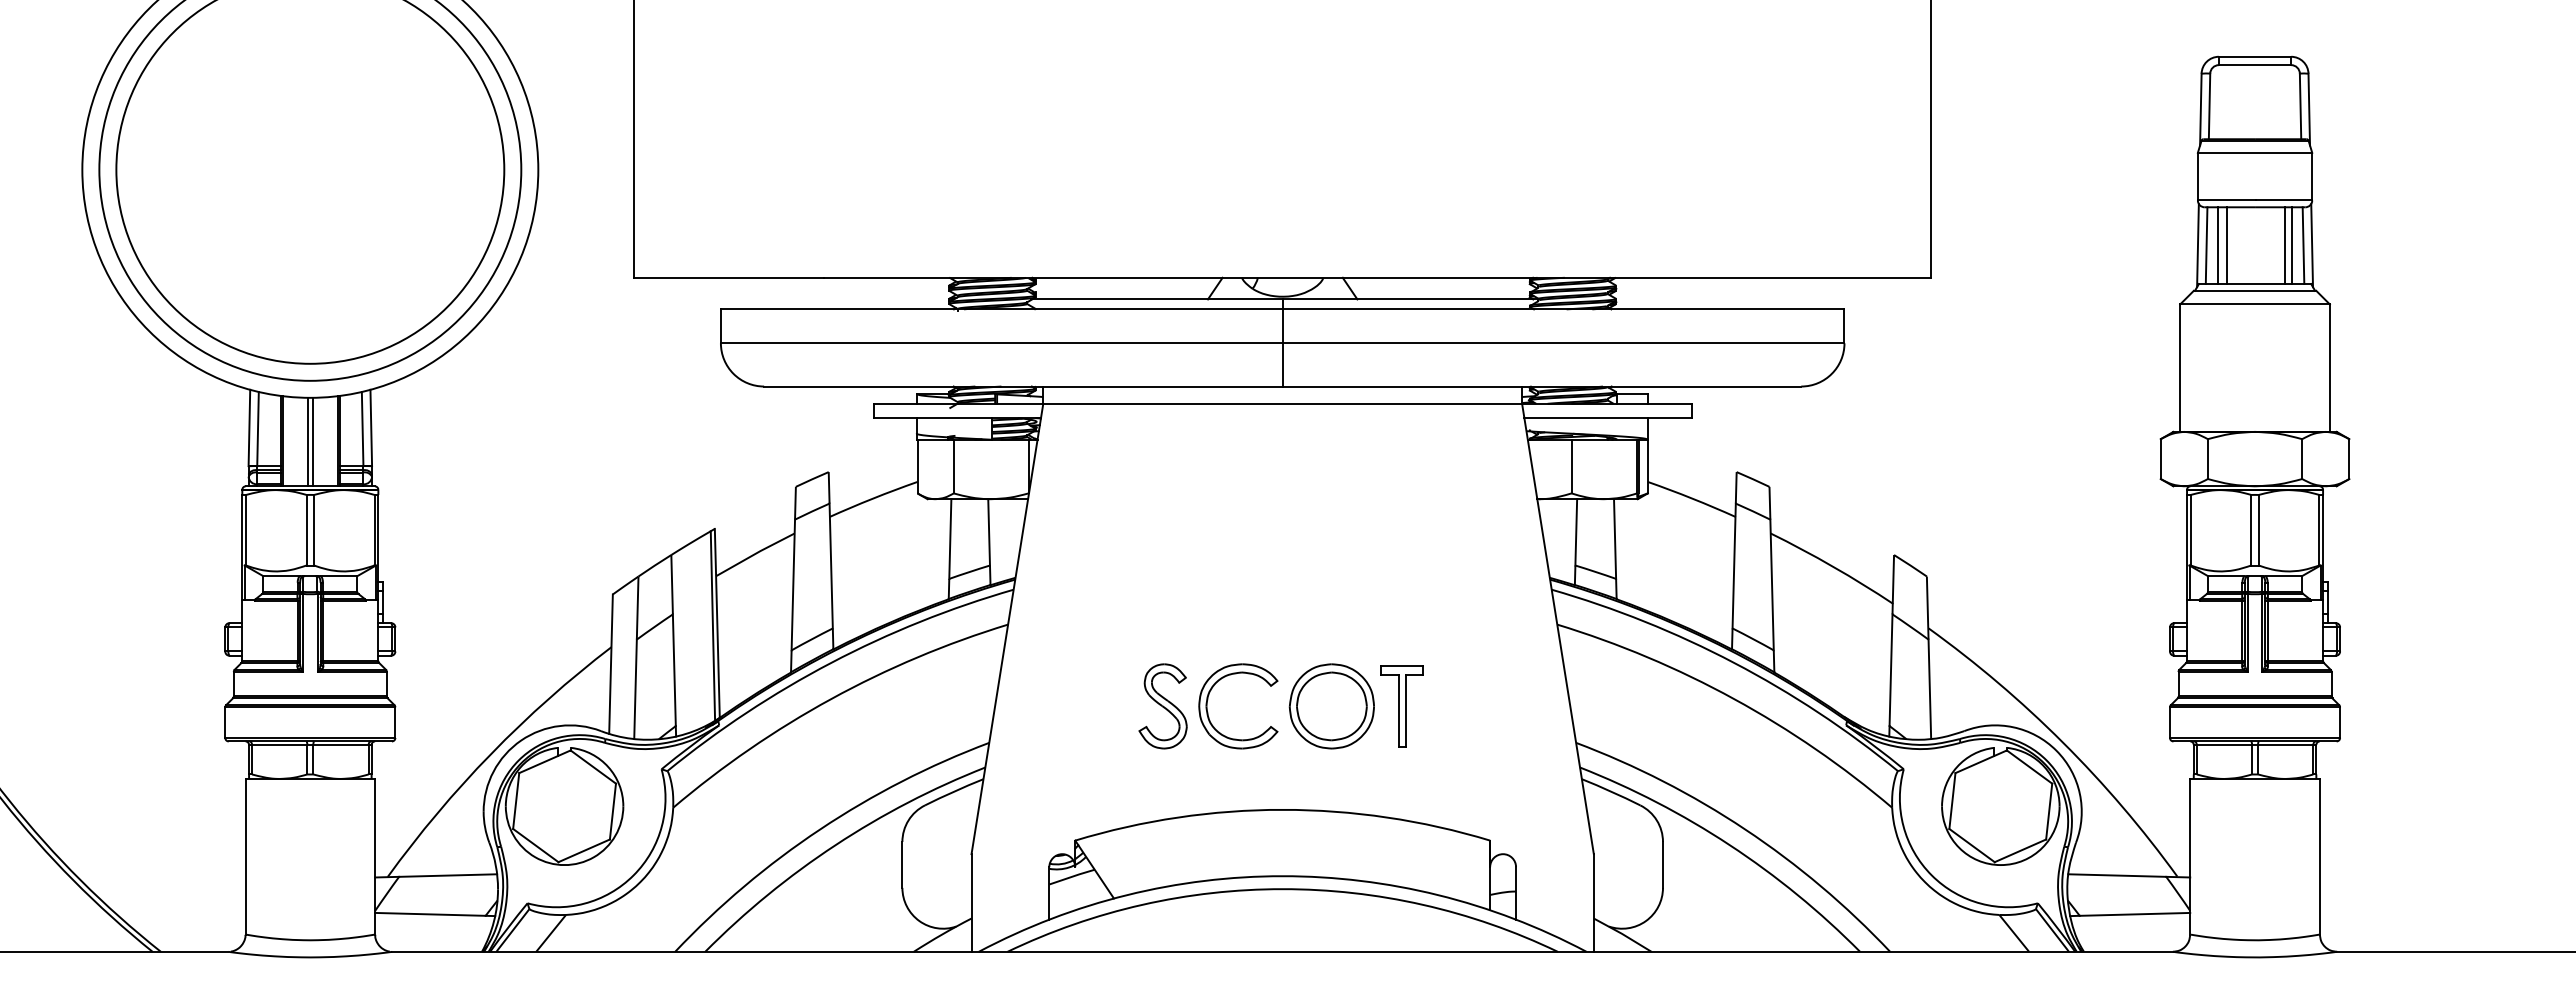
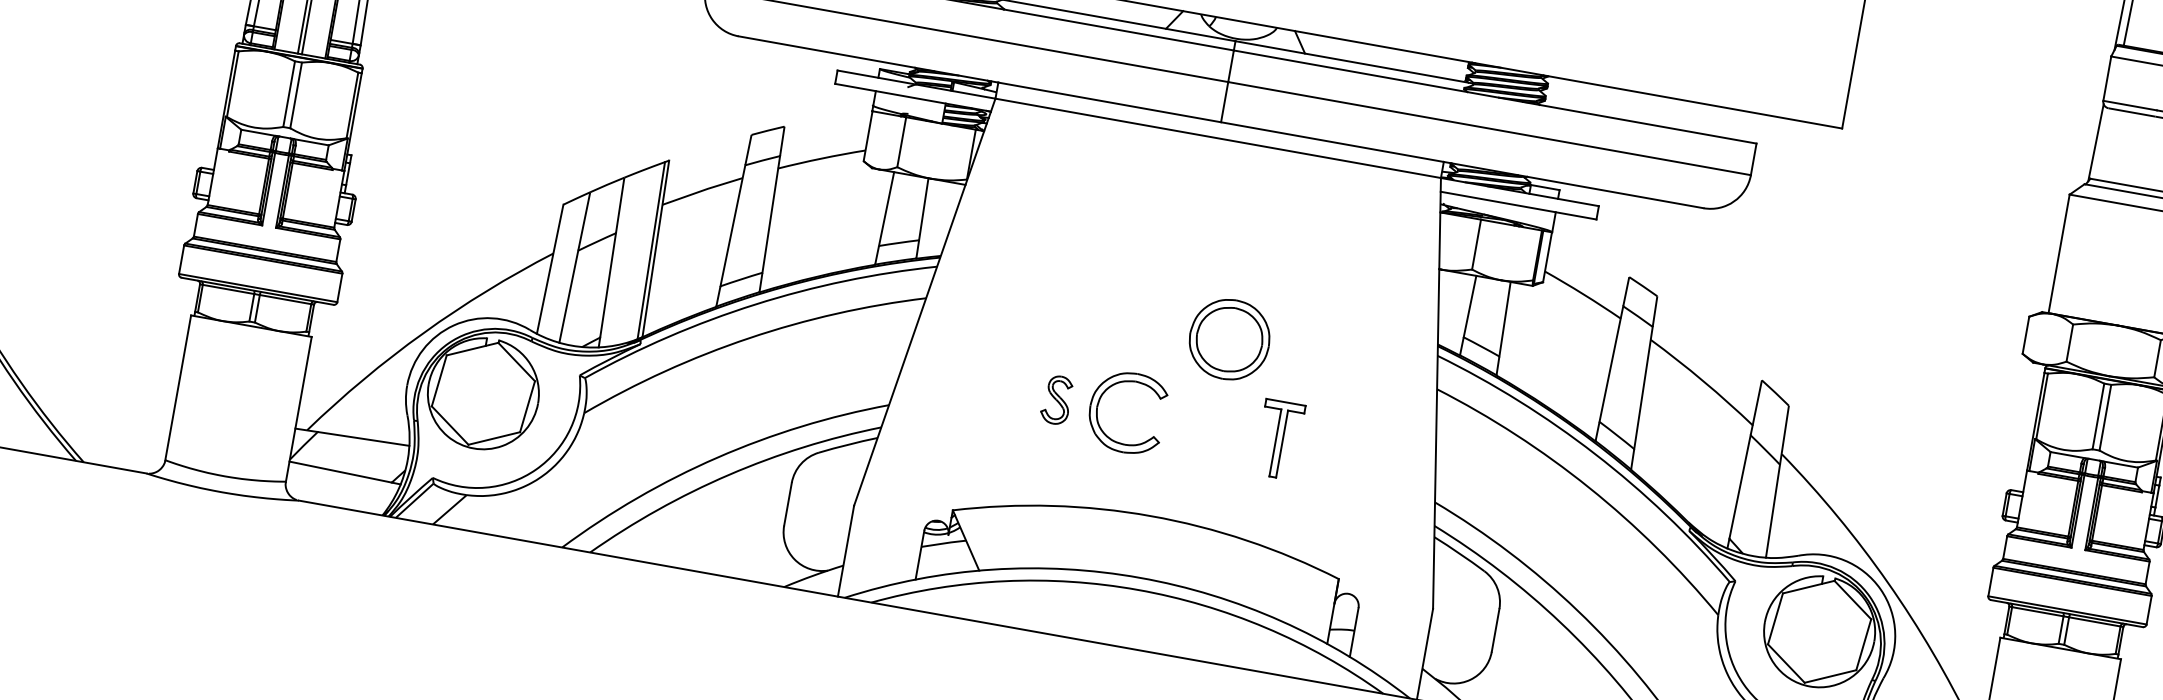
line: (2206, 245) -> (2103, 144), removed
line: (2217, 245) -> (2114, 145), removed
line: (2226, 245) -> (2122, 147), removed
part: (1162, 706) -> (1056, 400), size x0.6
part: (1331, 706) -> (1229, 339), moved

